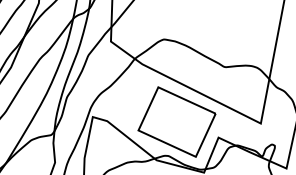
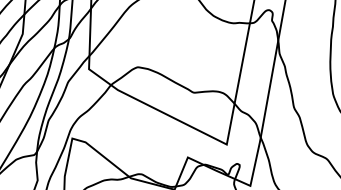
part: (176, 122) -> (149, 143), removed

